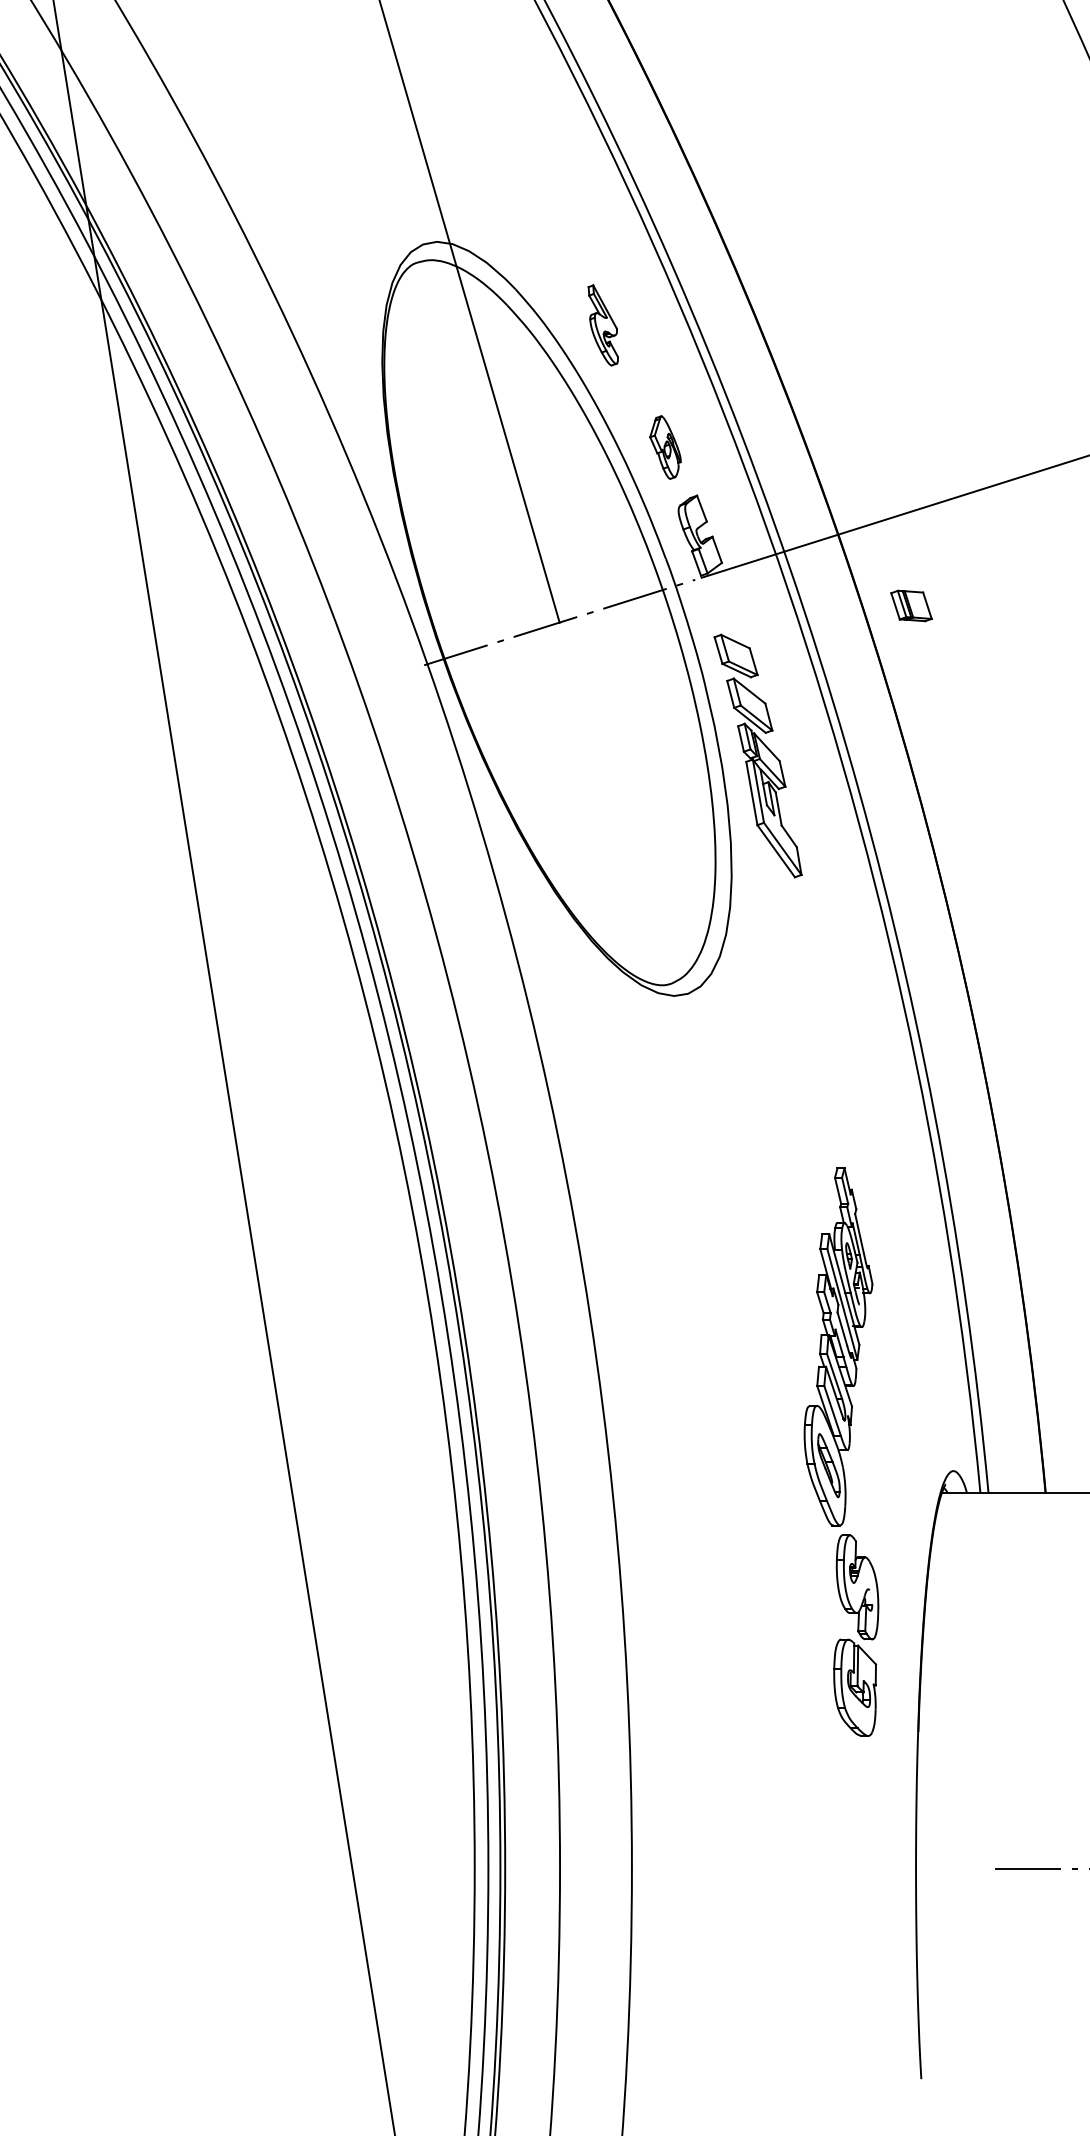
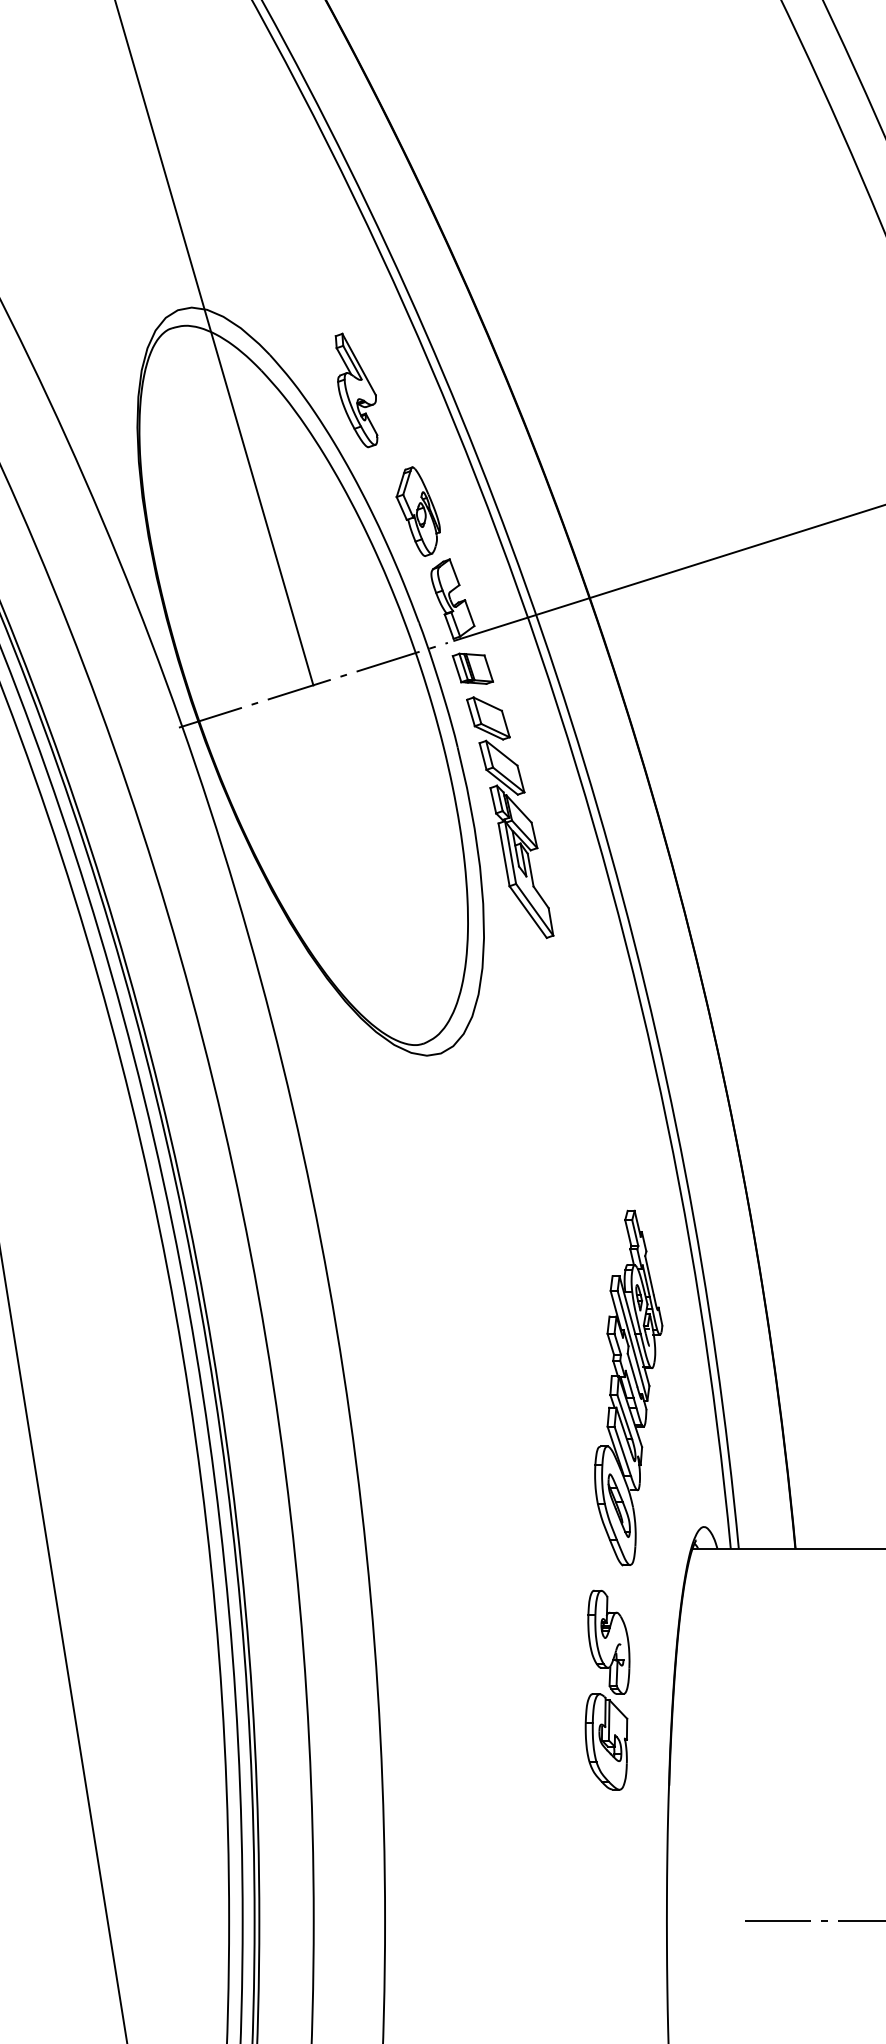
part: (603, 325) -> (356, 390), size x1.43
part: (665, 447) -> (418, 511), size x1.43
part: (911, 605) -> (472, 668), moved
part: (838, 1346) -> (628, 1387), moved

